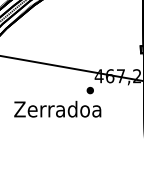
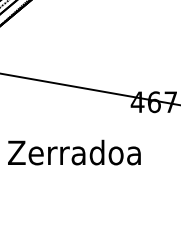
part: (89, 90) -> (122, 123), removed

